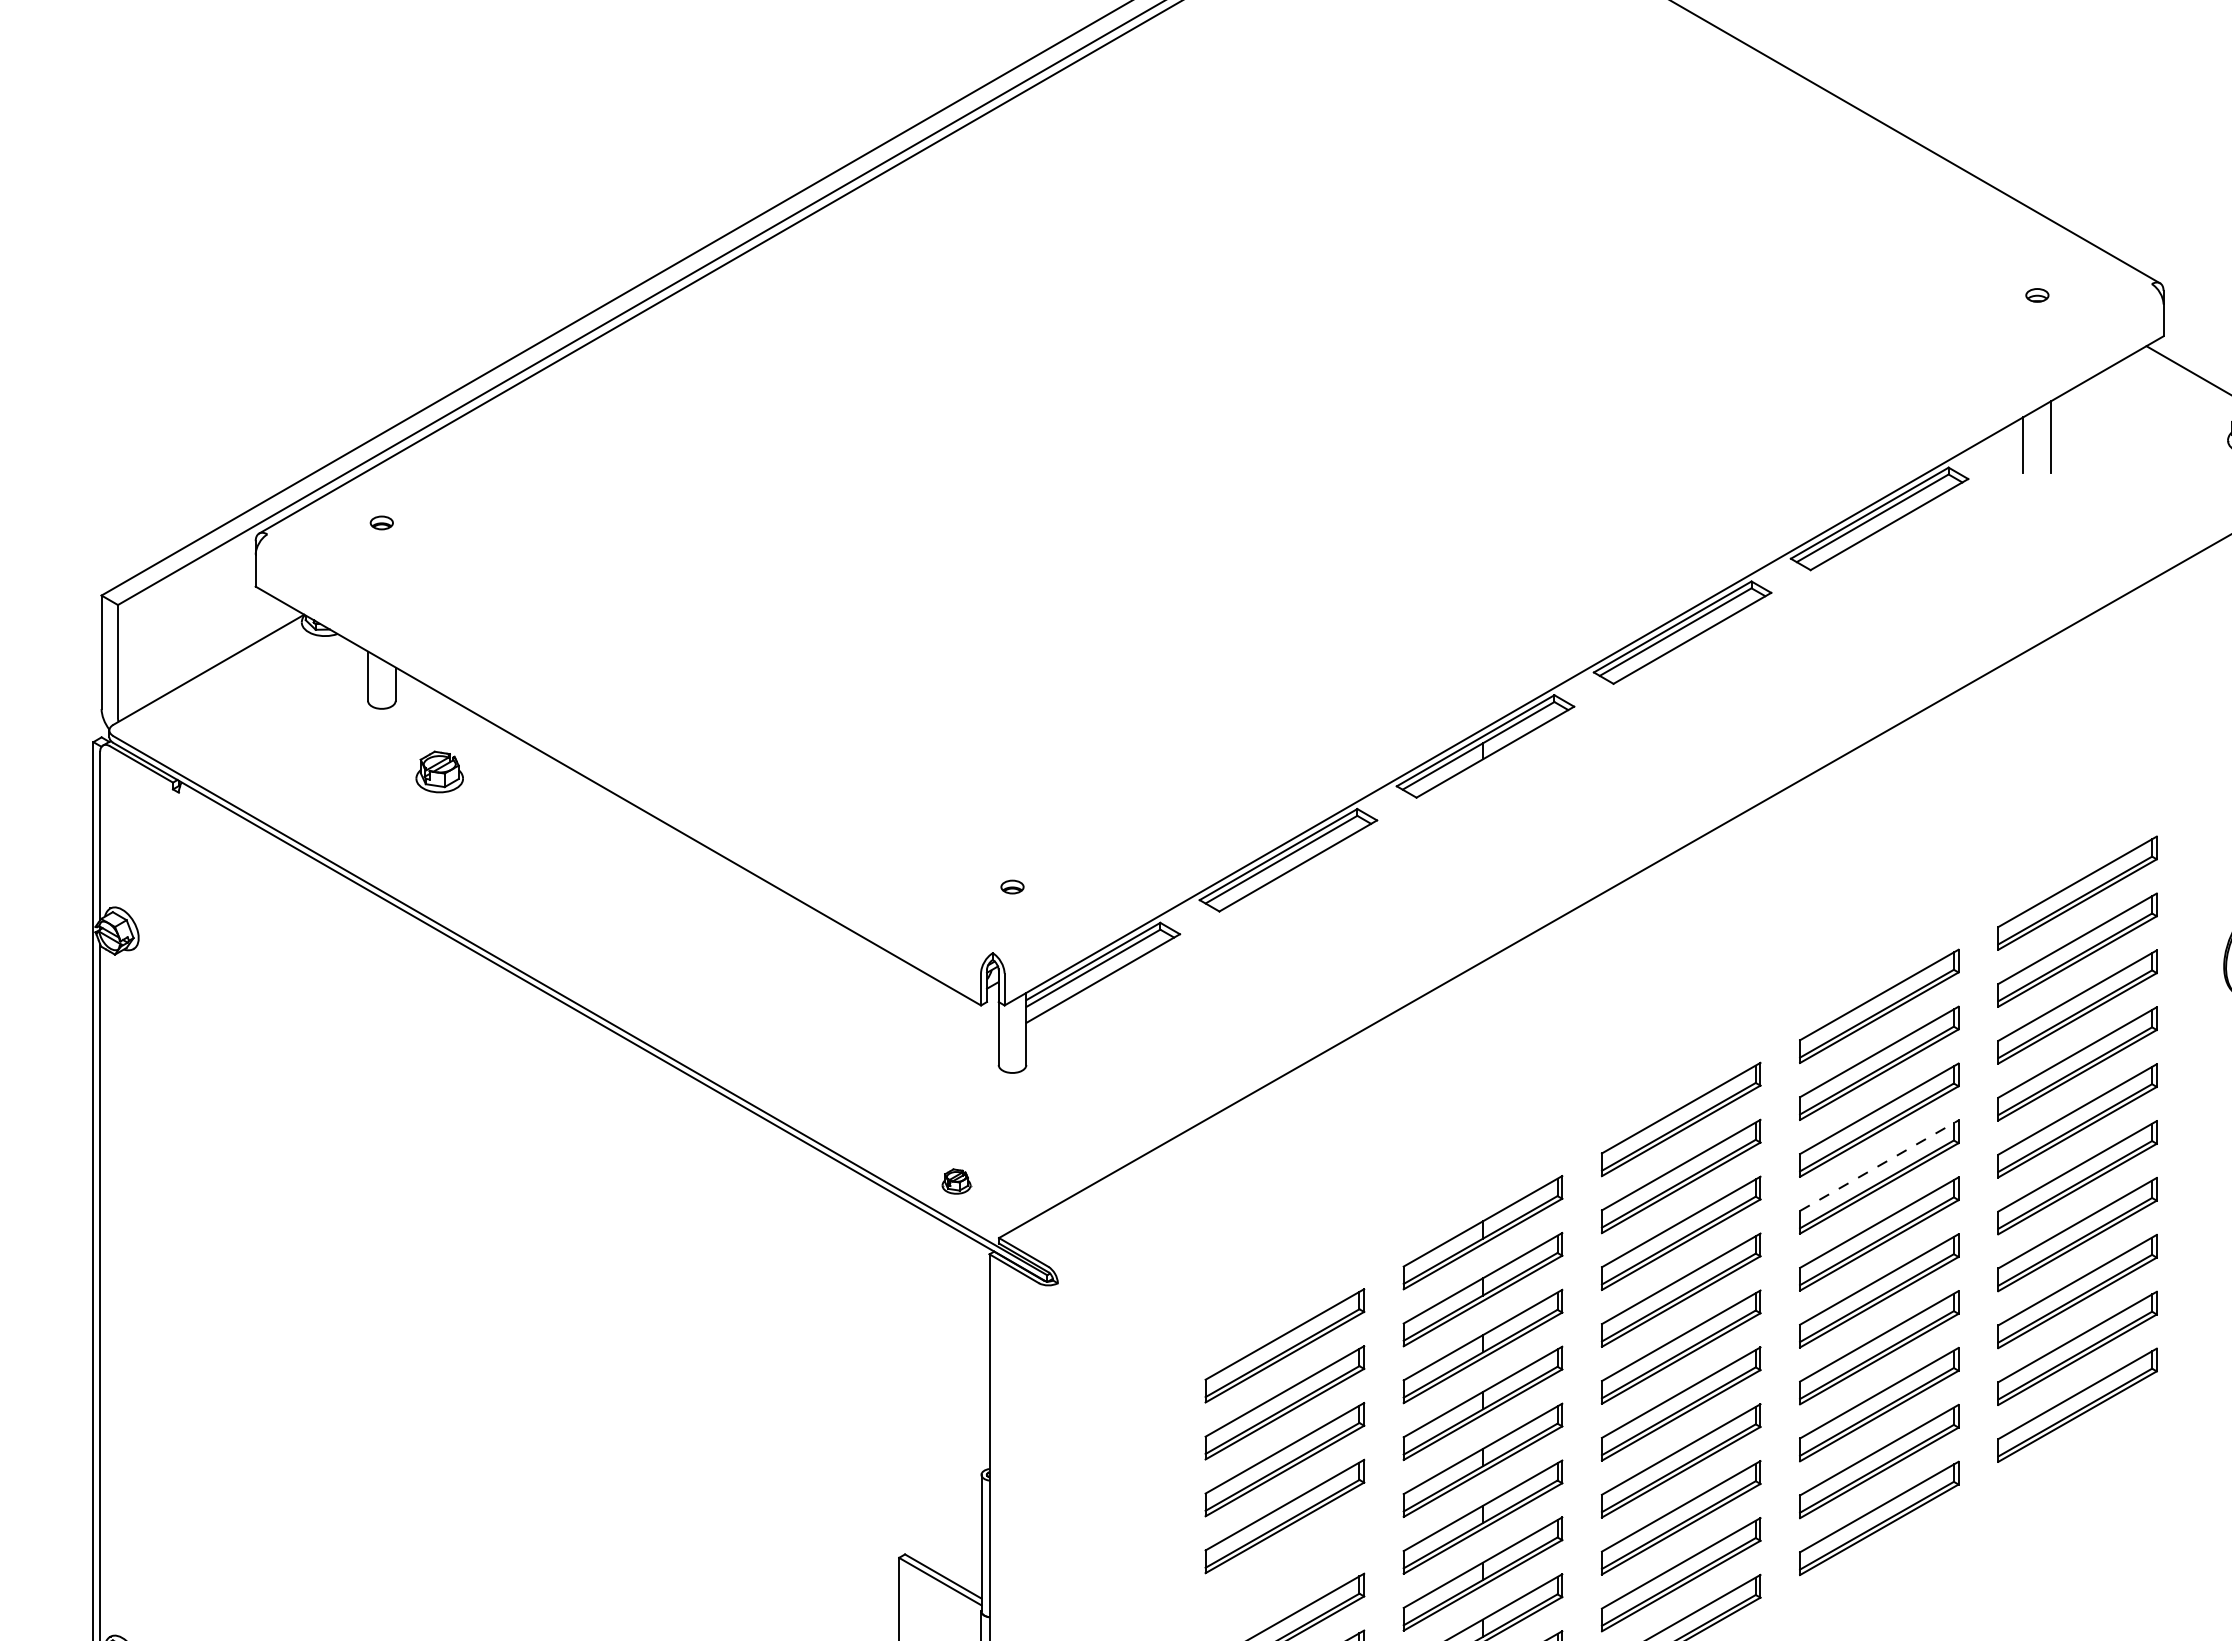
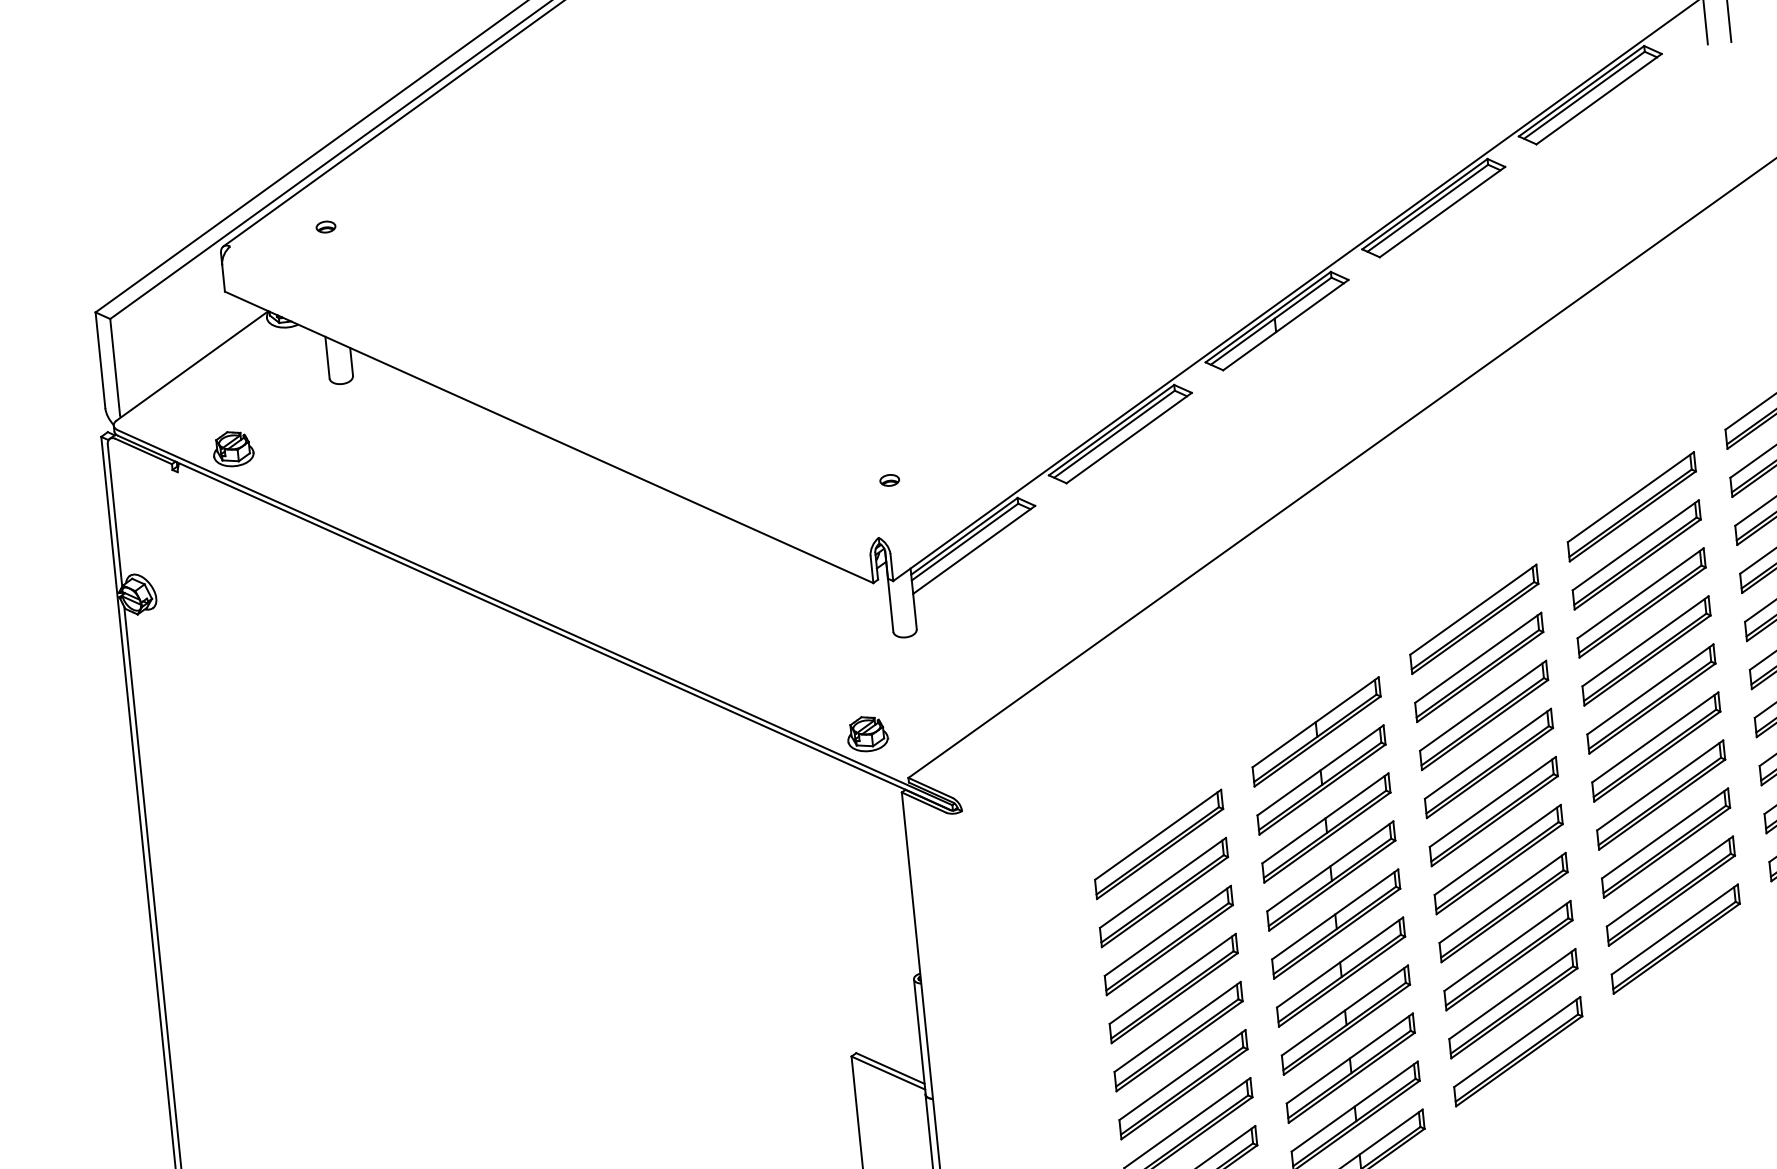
part: (439, 771) -> (233, 448), moved
line: (1879, 1165) -> (1645, 641), dashed -> solid
part: (956, 1181) -> (867, 733), size x1.67
part: (1284, 1573) -> (1178, 1036), added

